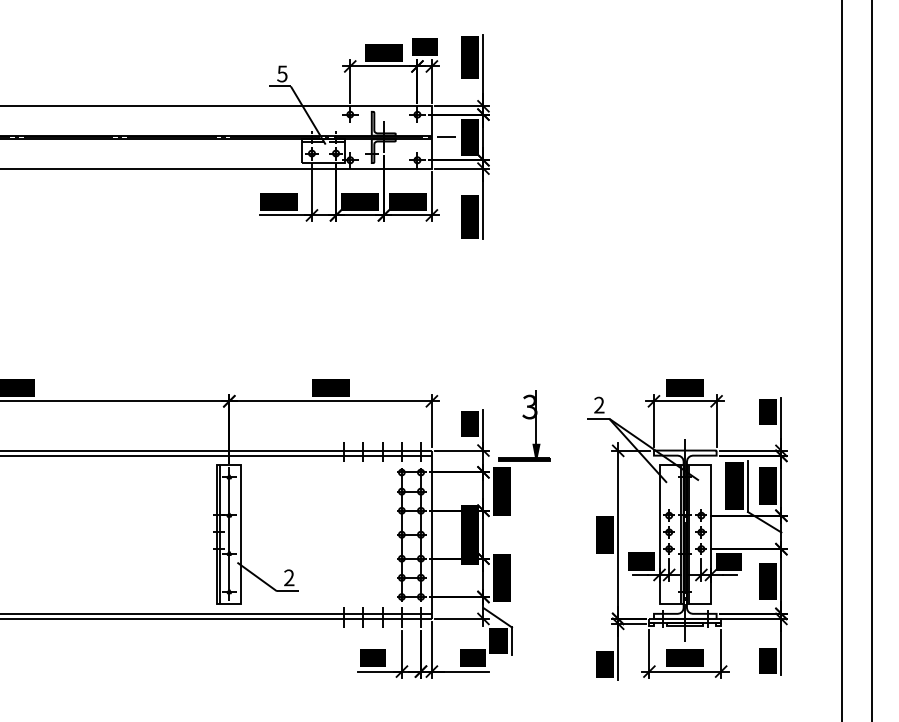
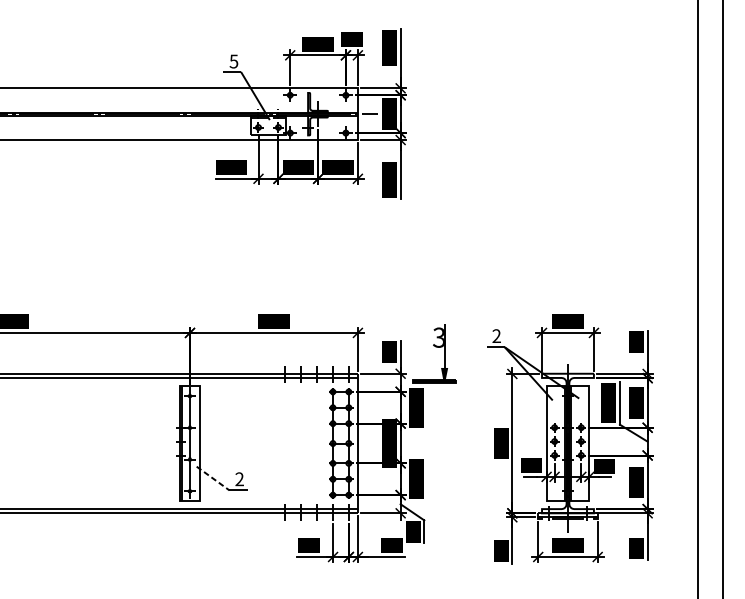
line: (257, 577) -> (213, 478), solid -> dashed

